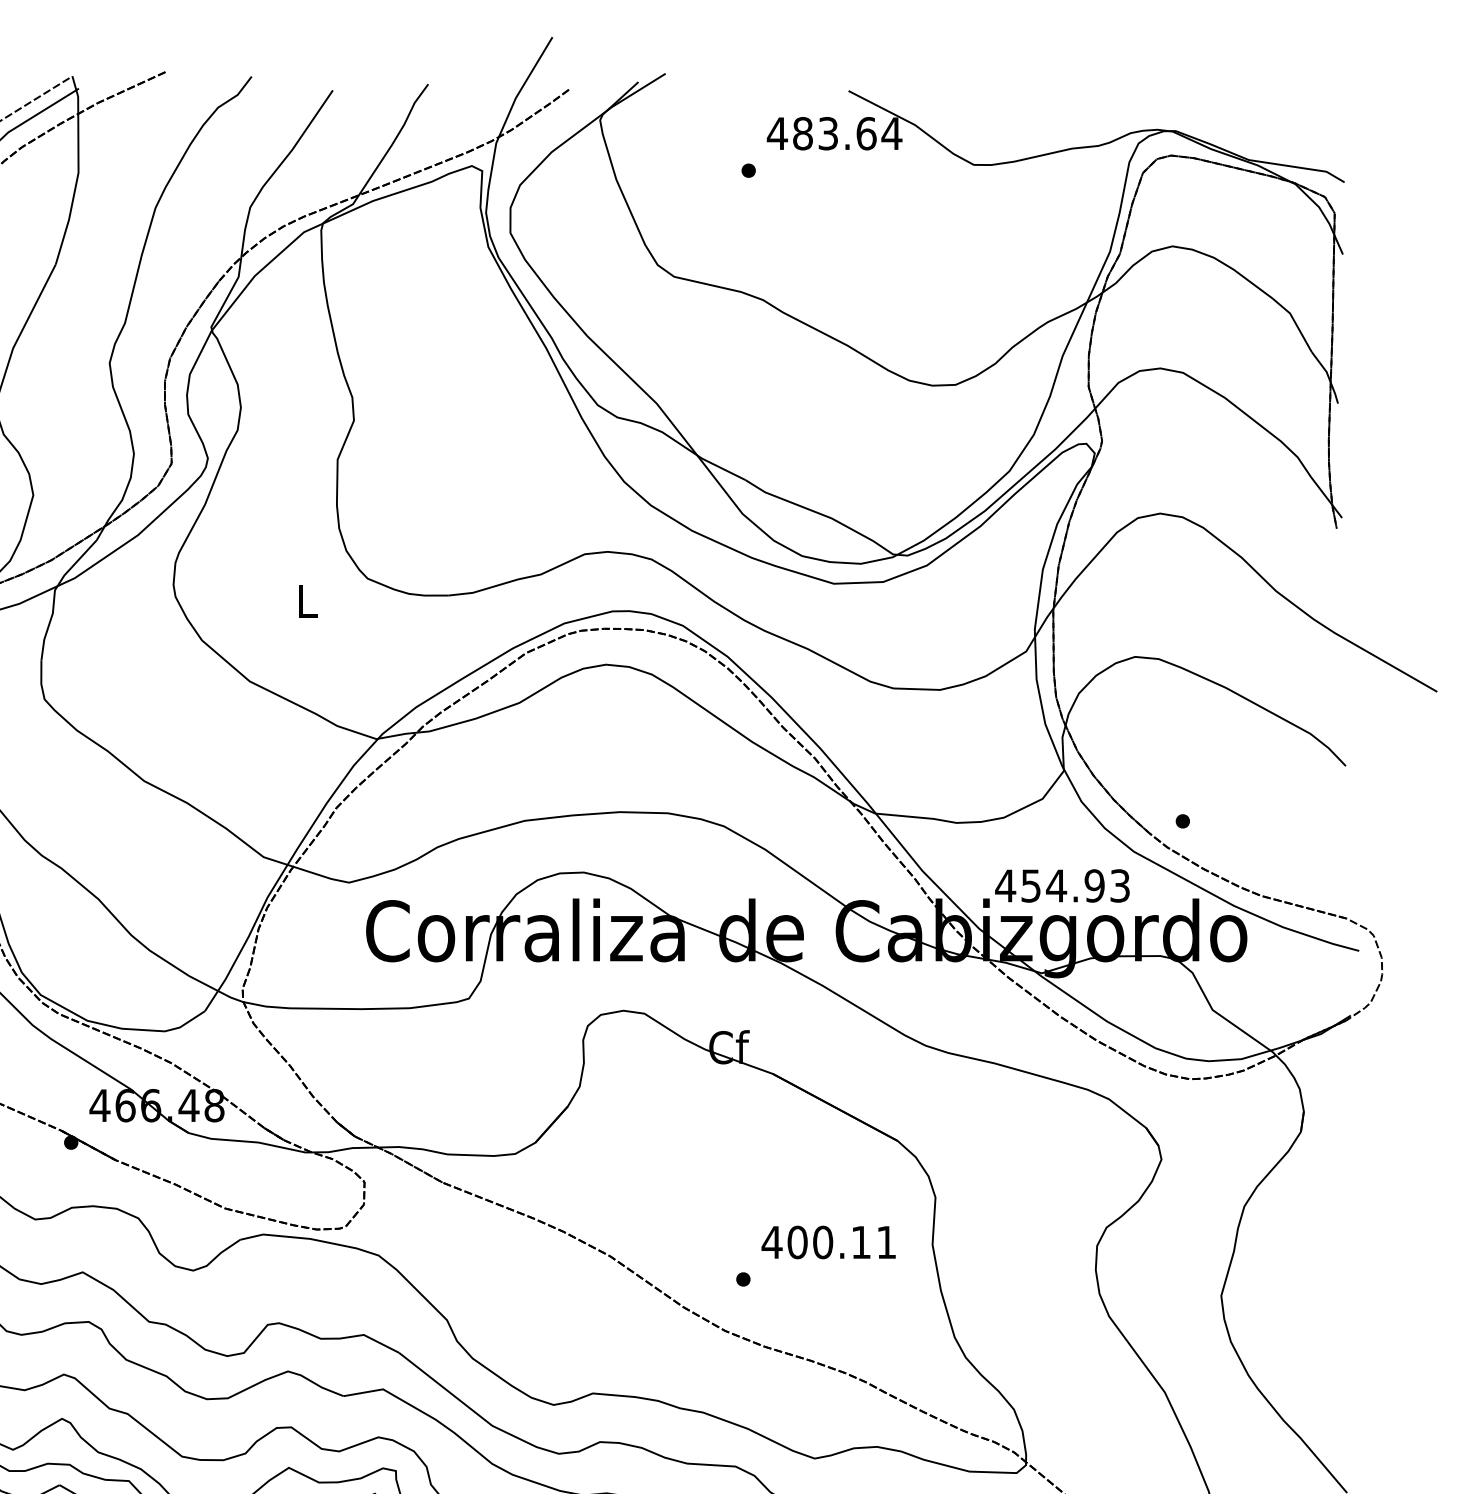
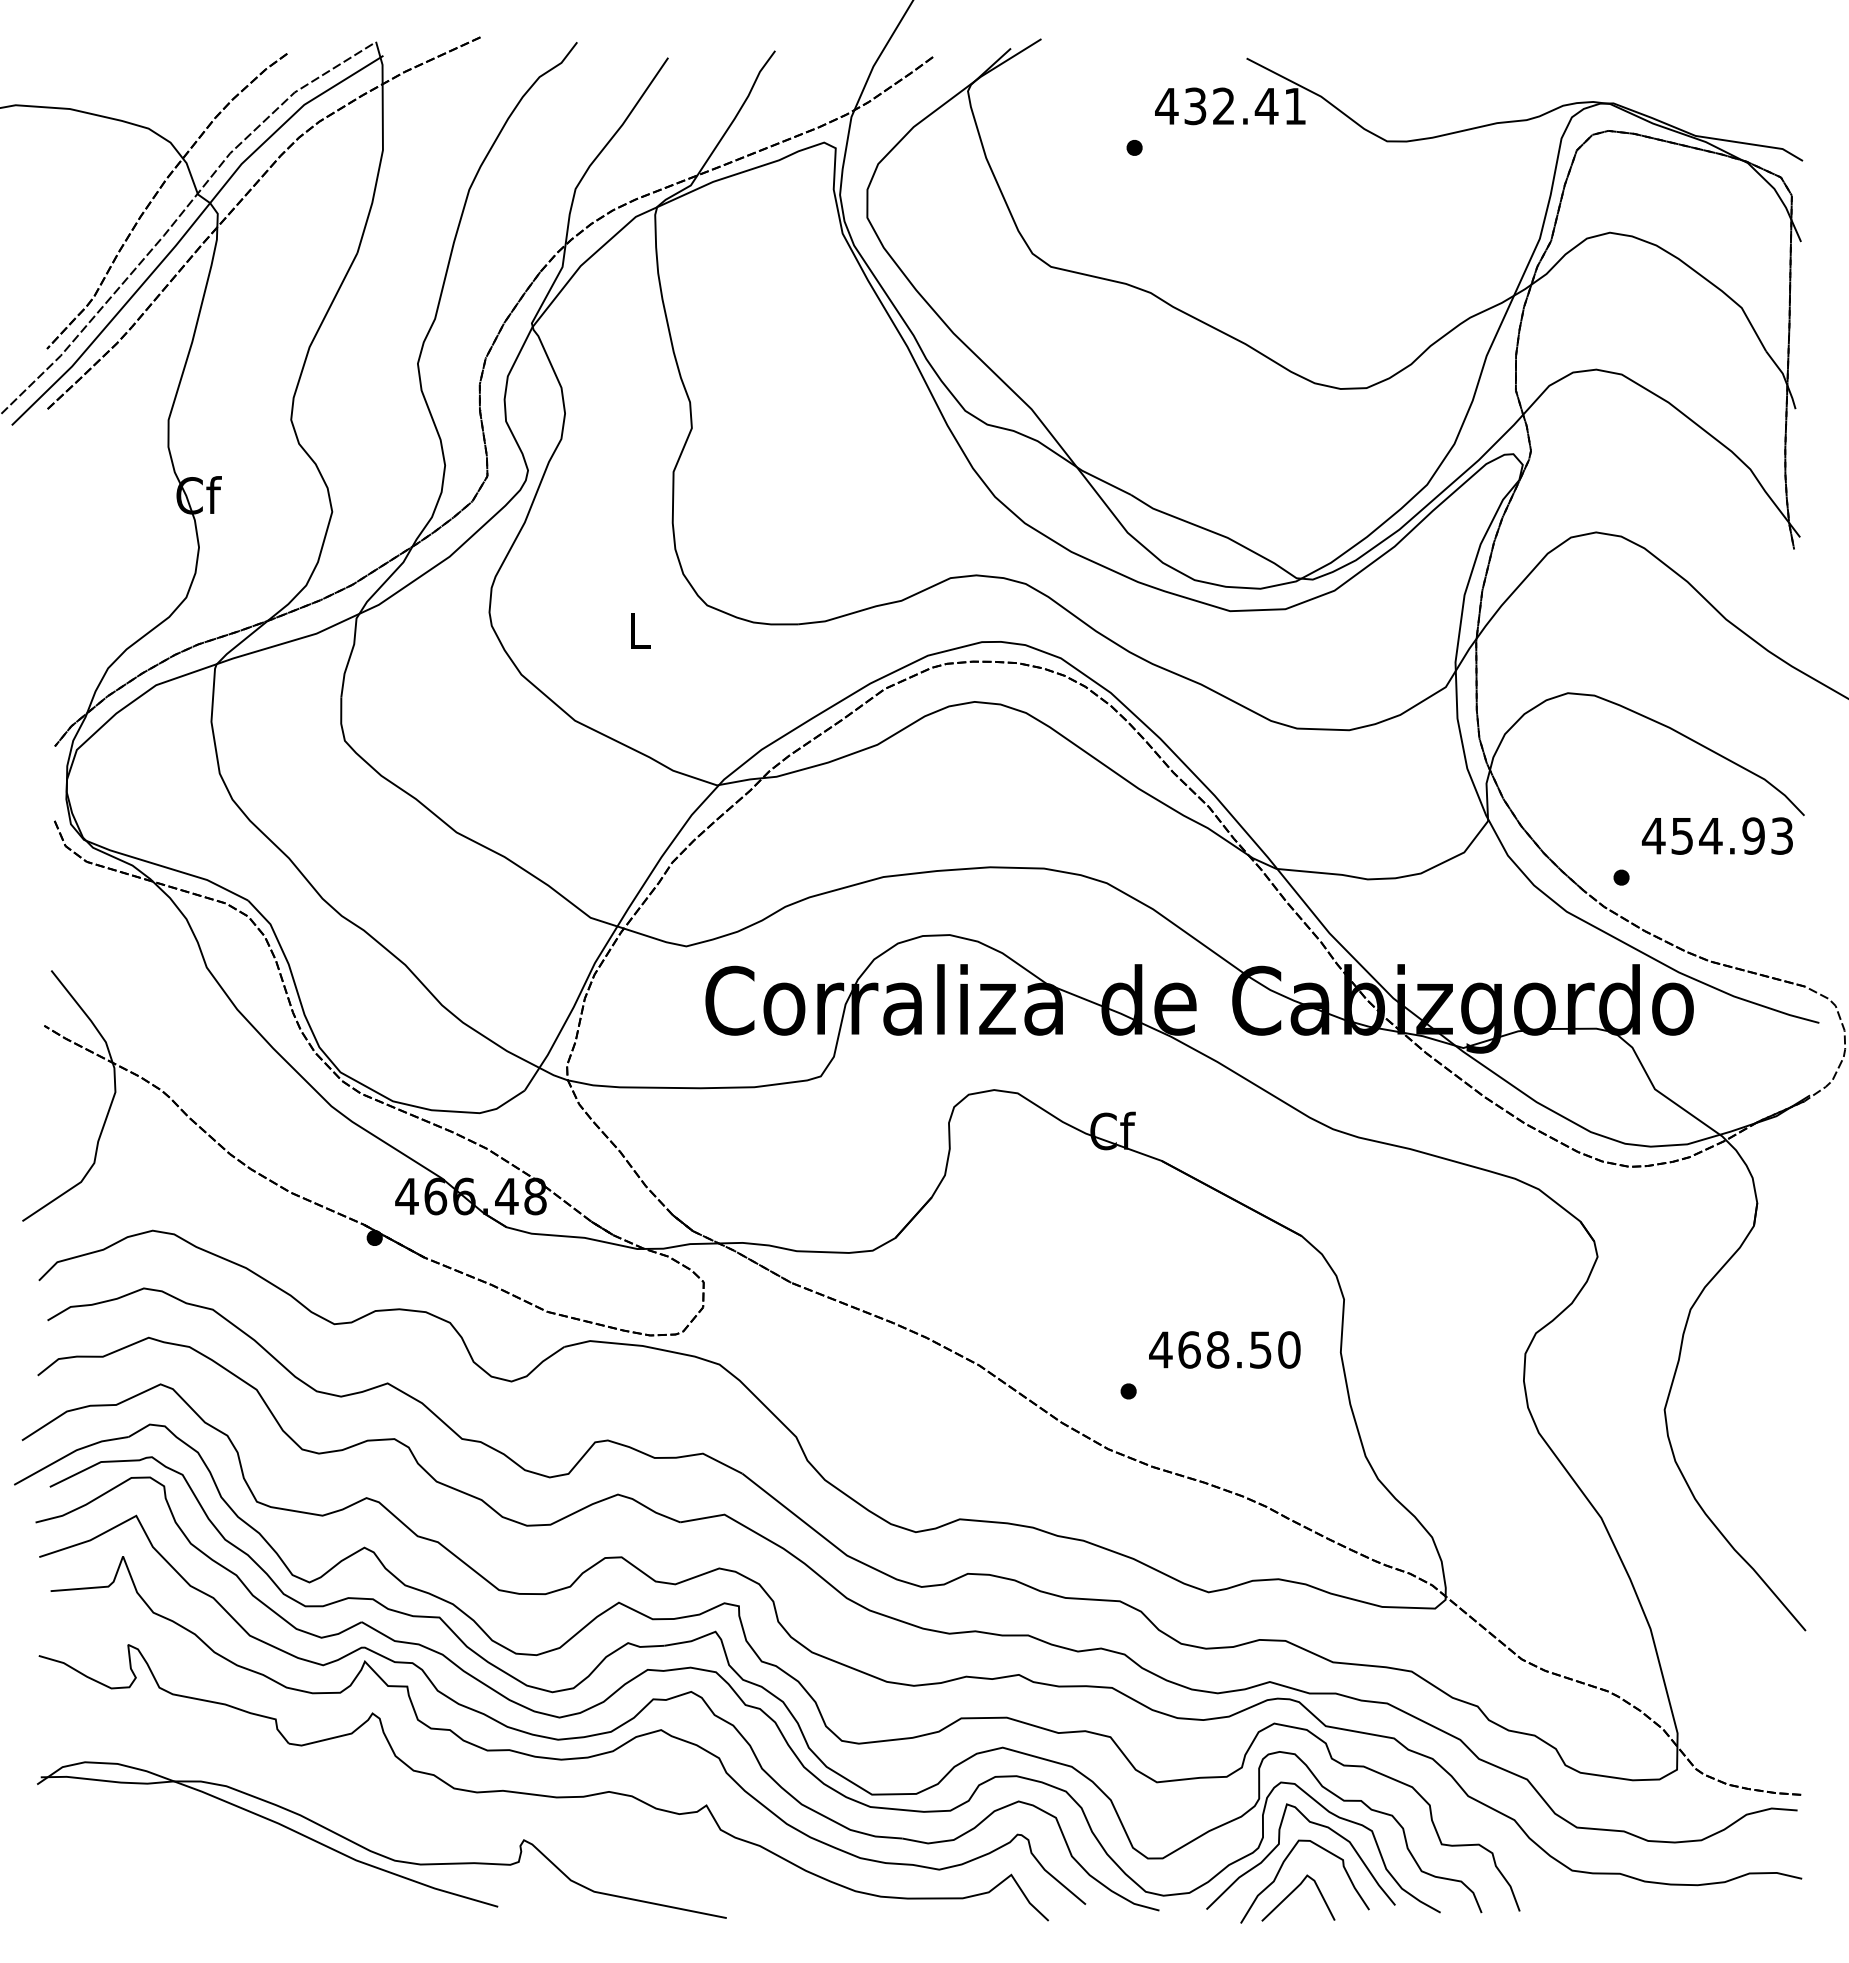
text: (847, 133) -> (1245, 106), 483.64 -> 432.41
text: (1062, 885) -> (1717, 835), moved
text: (842, 1242) -> (1239, 1349), 400.11 -> 468.50

